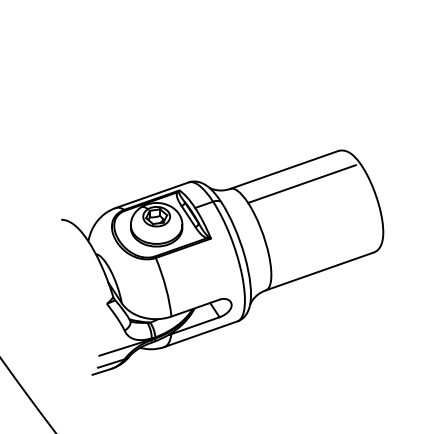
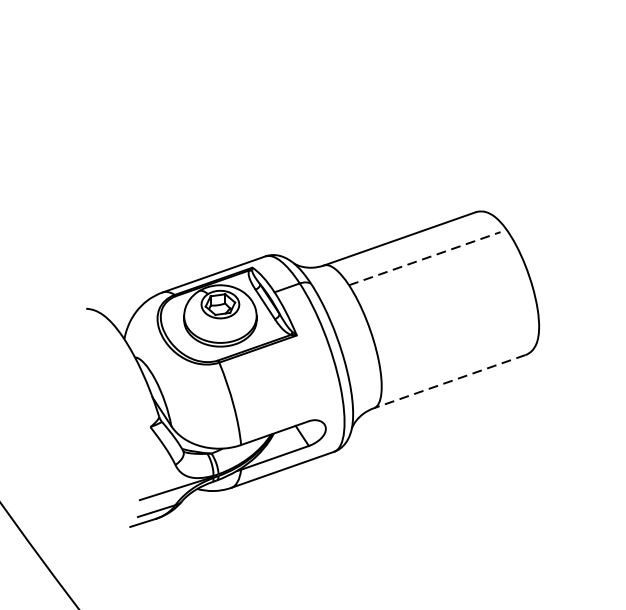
line: (302, 183) -> (425, 257), solid -> dashed
line: (319, 271) -> (449, 381), solid -> dashed

